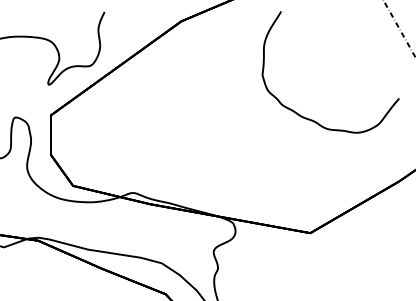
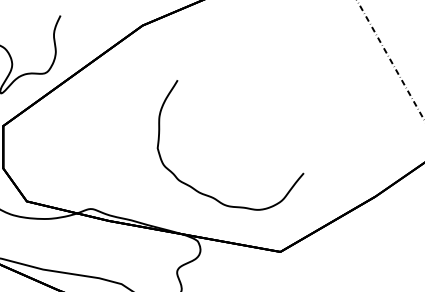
curve: (312, 119) -> (211, 195), moved

